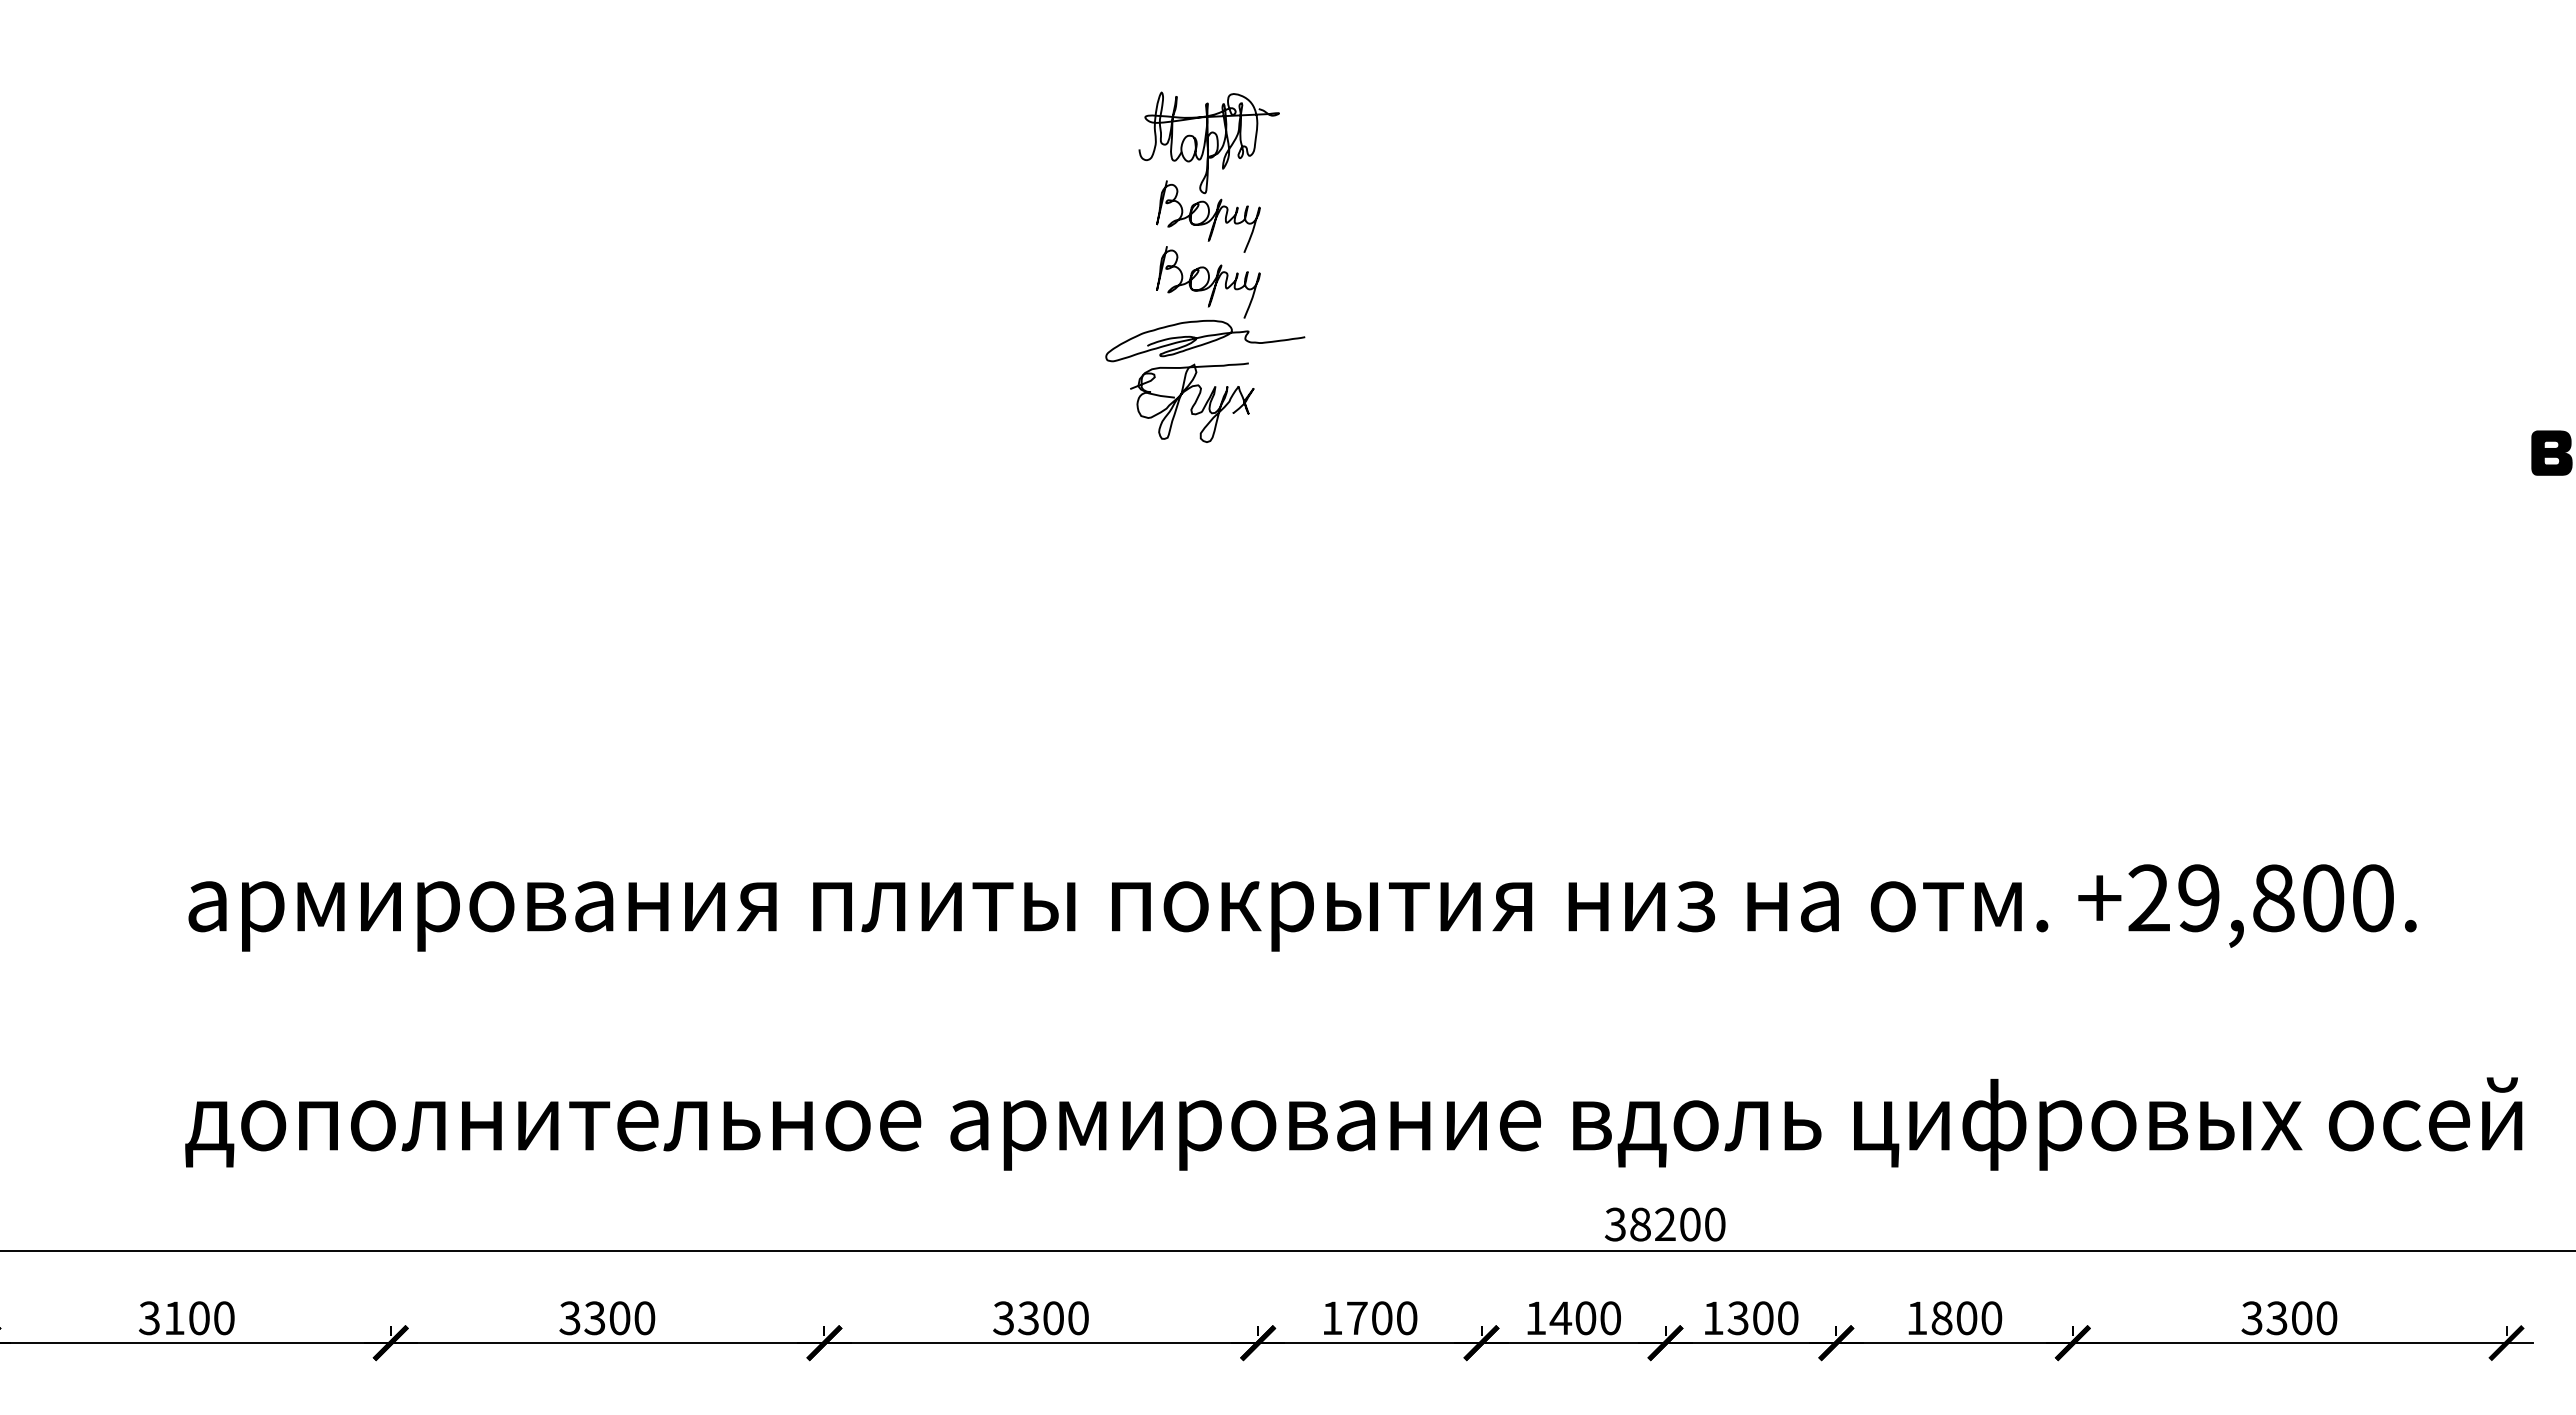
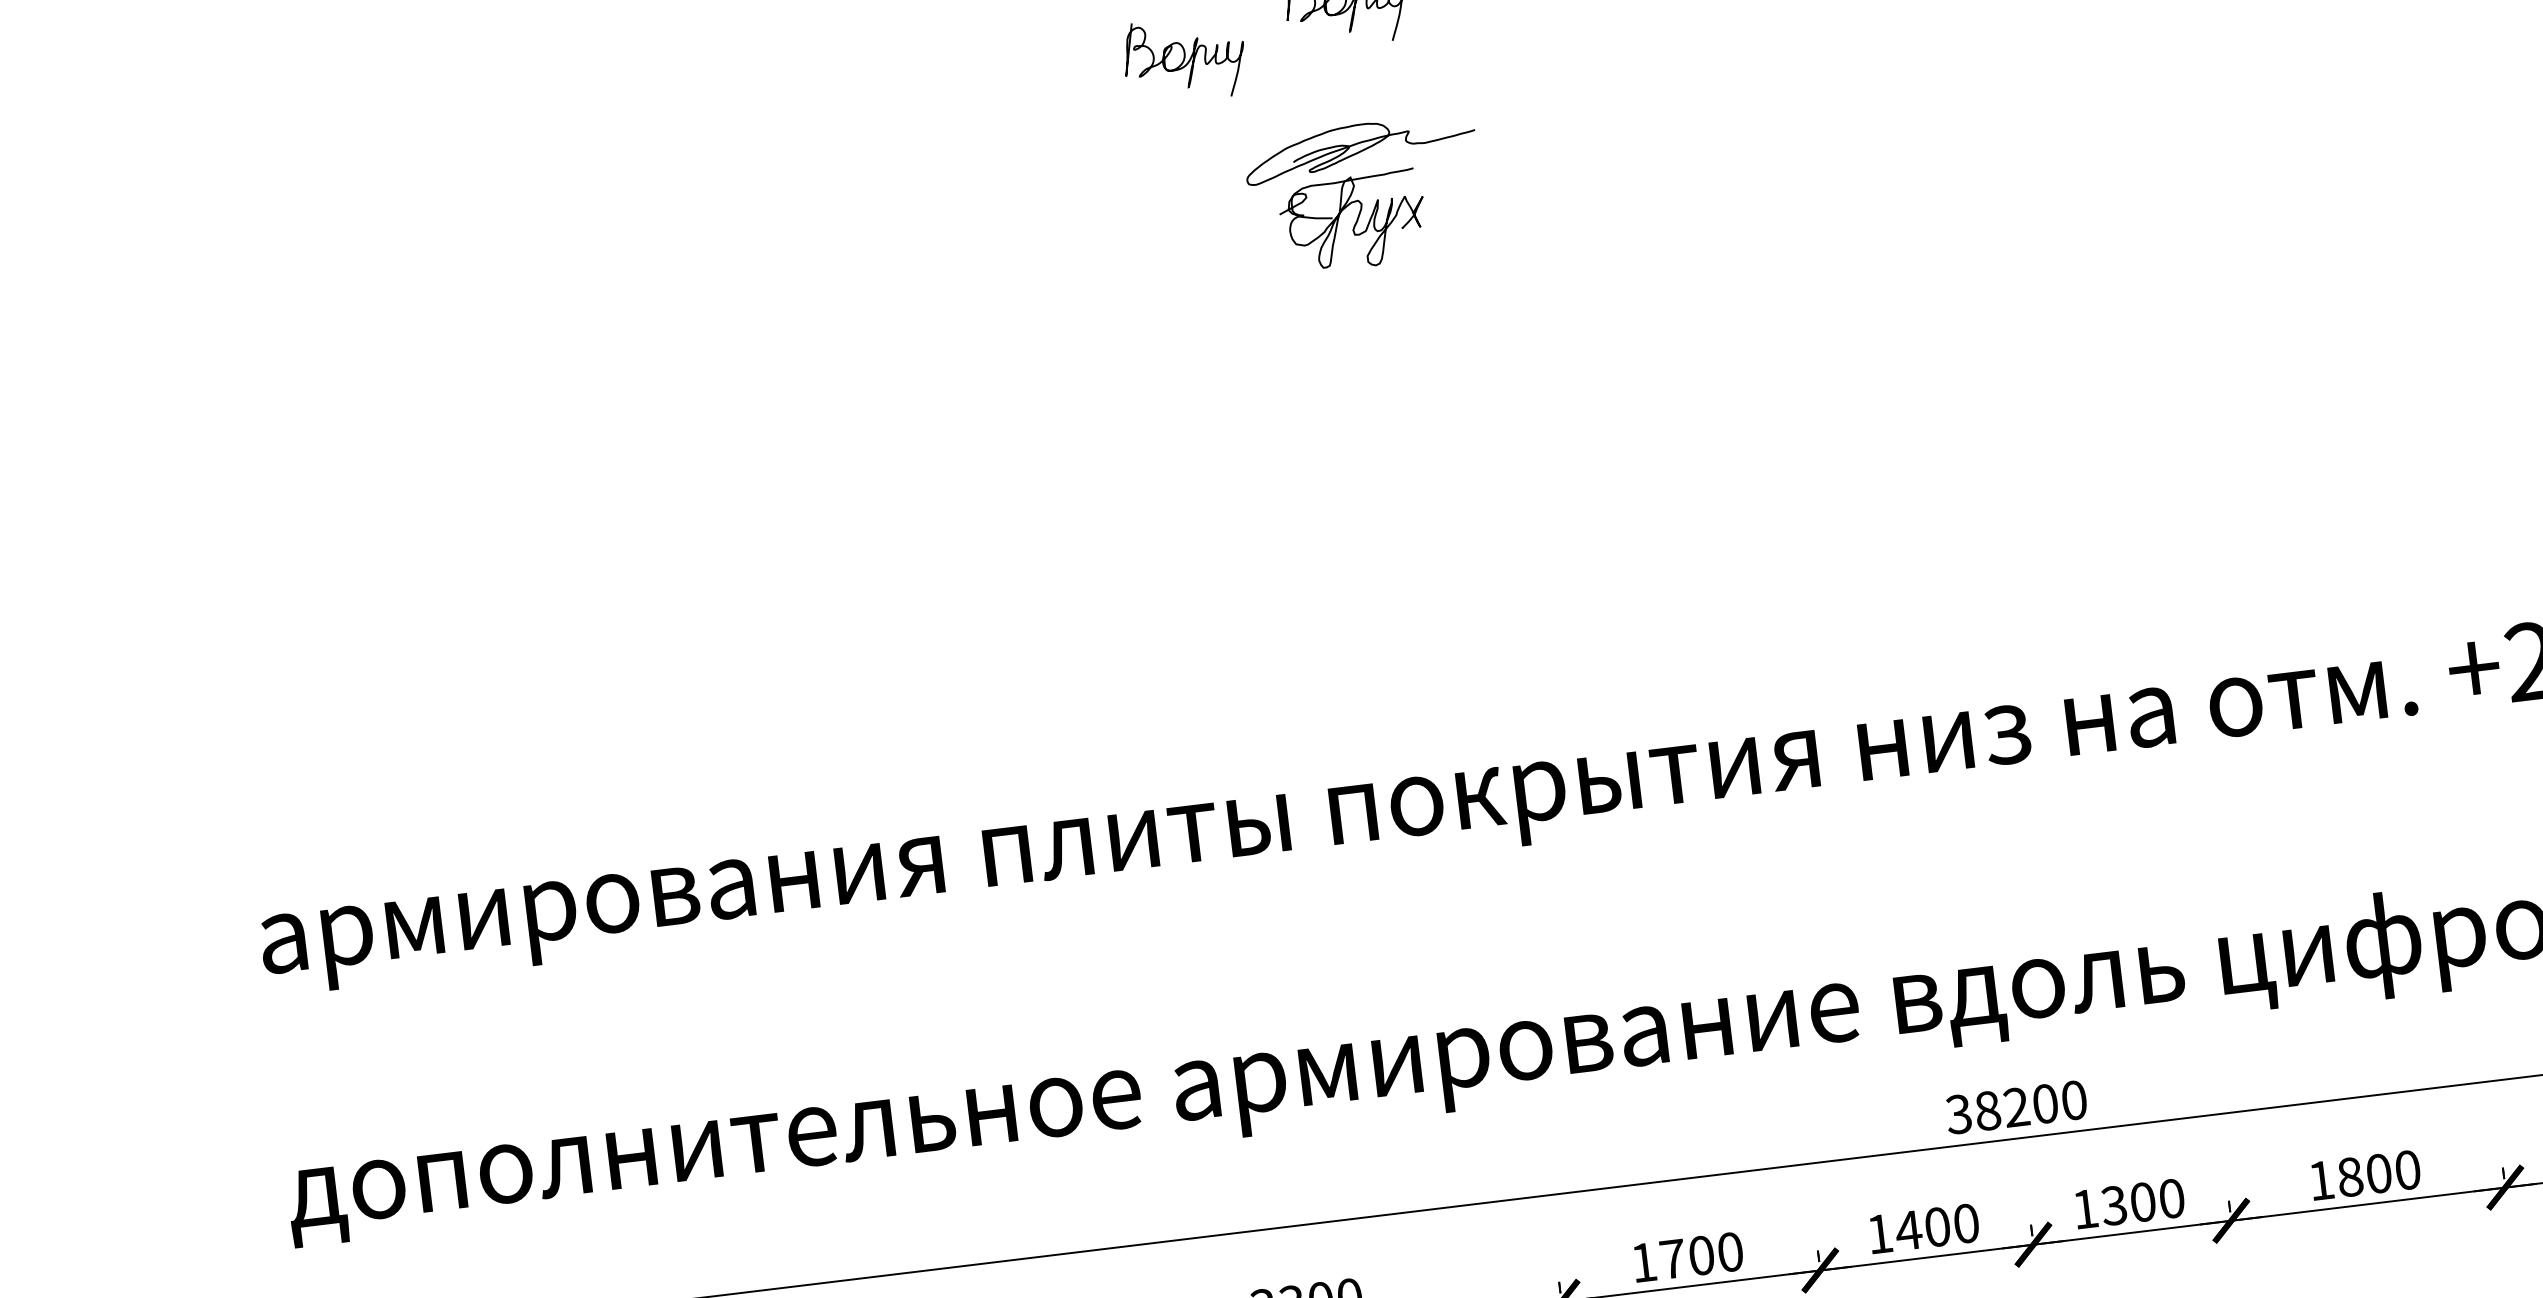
curve: (1208, 282) -> (1184, 59), moved

